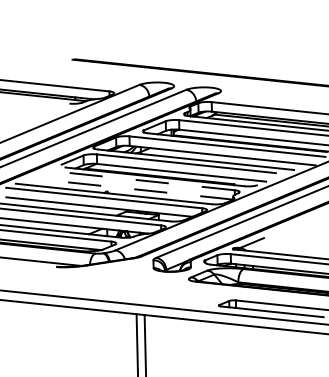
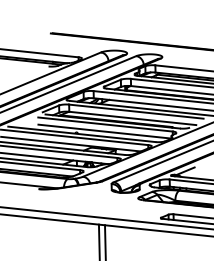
line: (145, 180) -> (105, 124), dashed -> solid
line: (144, 190) -> (104, 131), dashed -> solid

